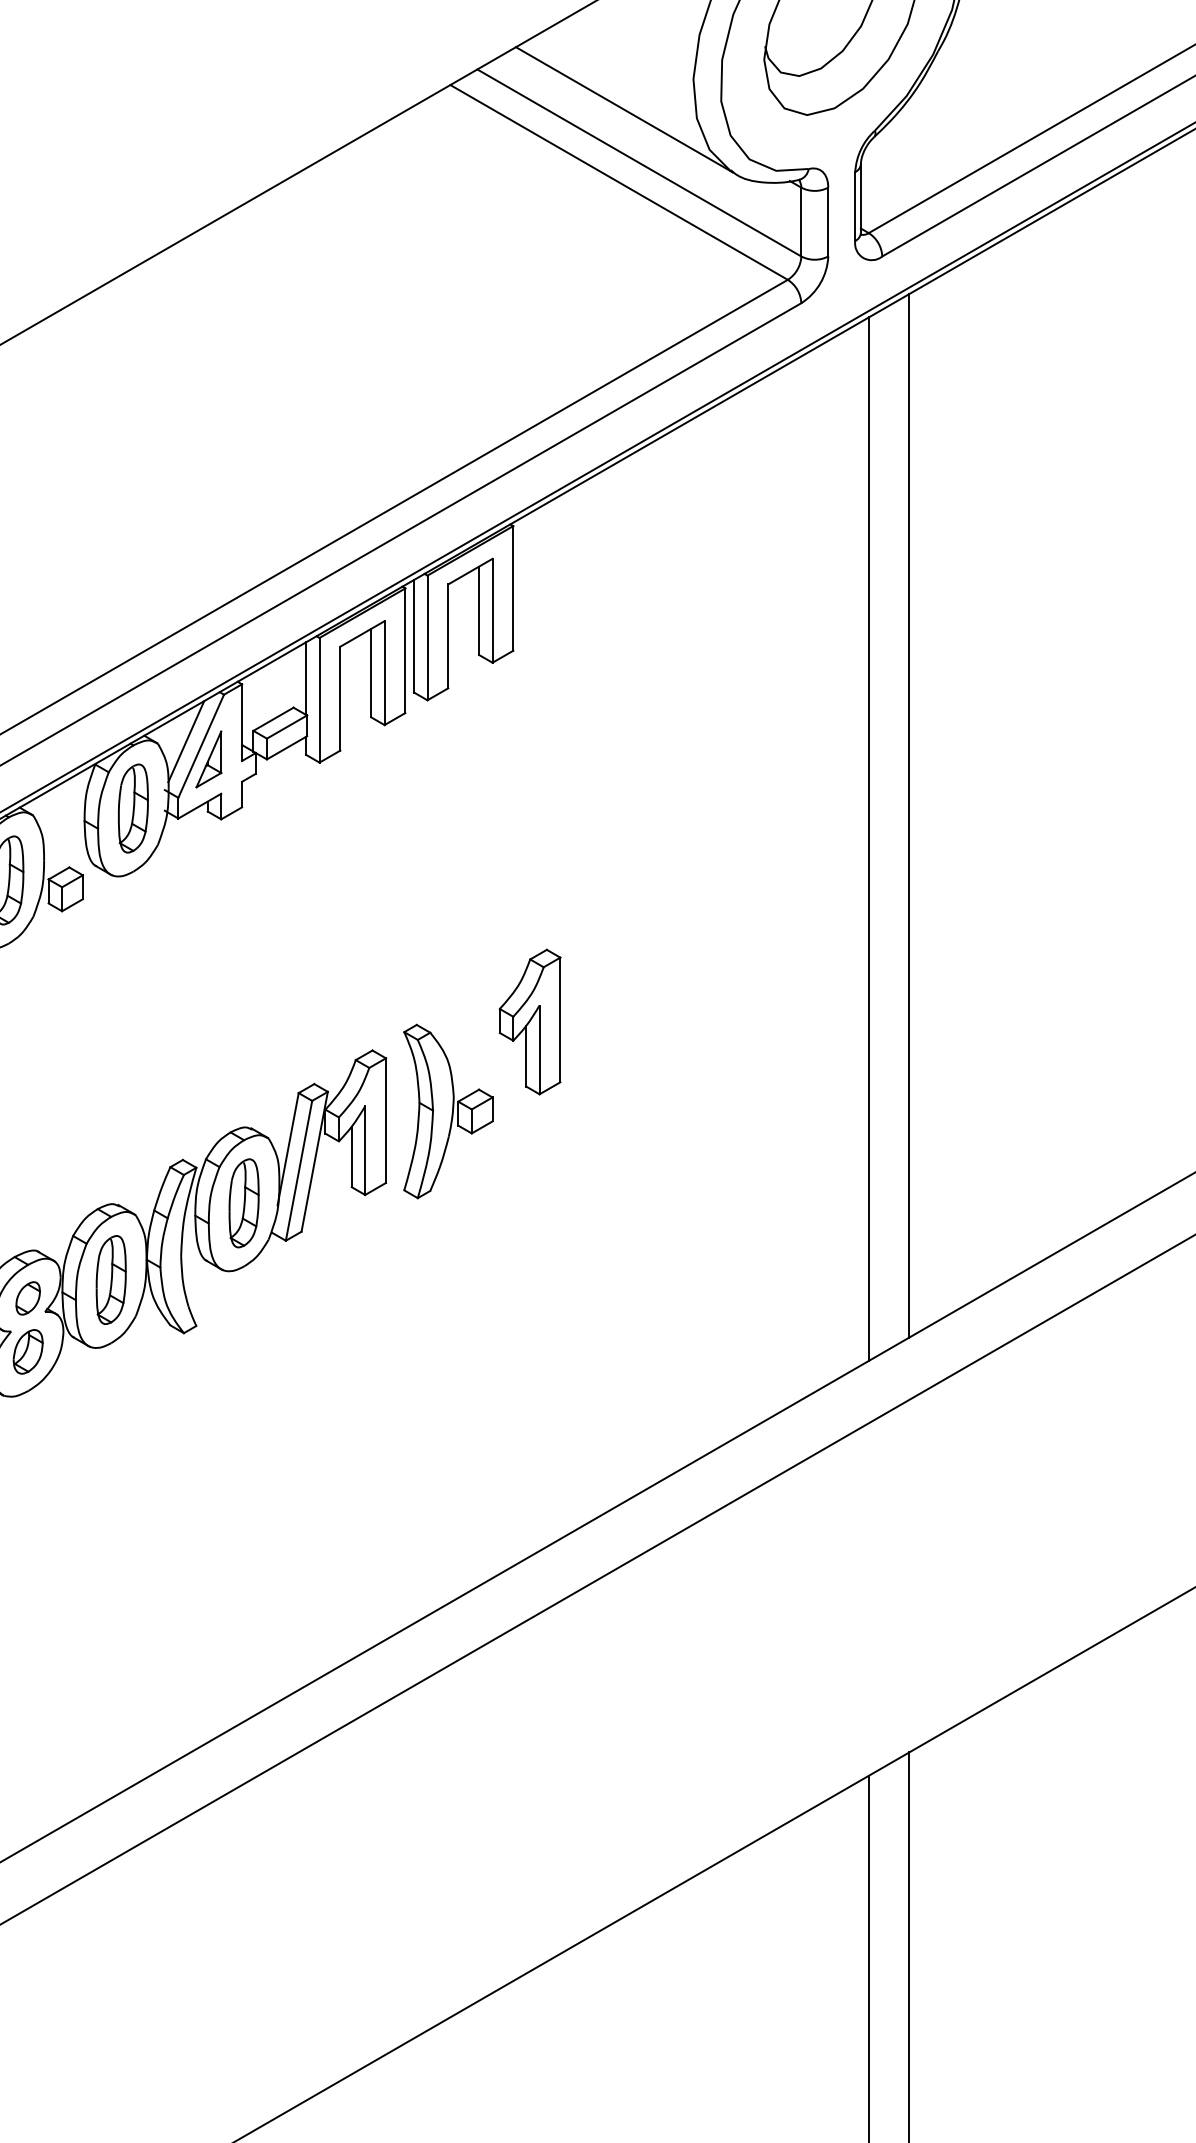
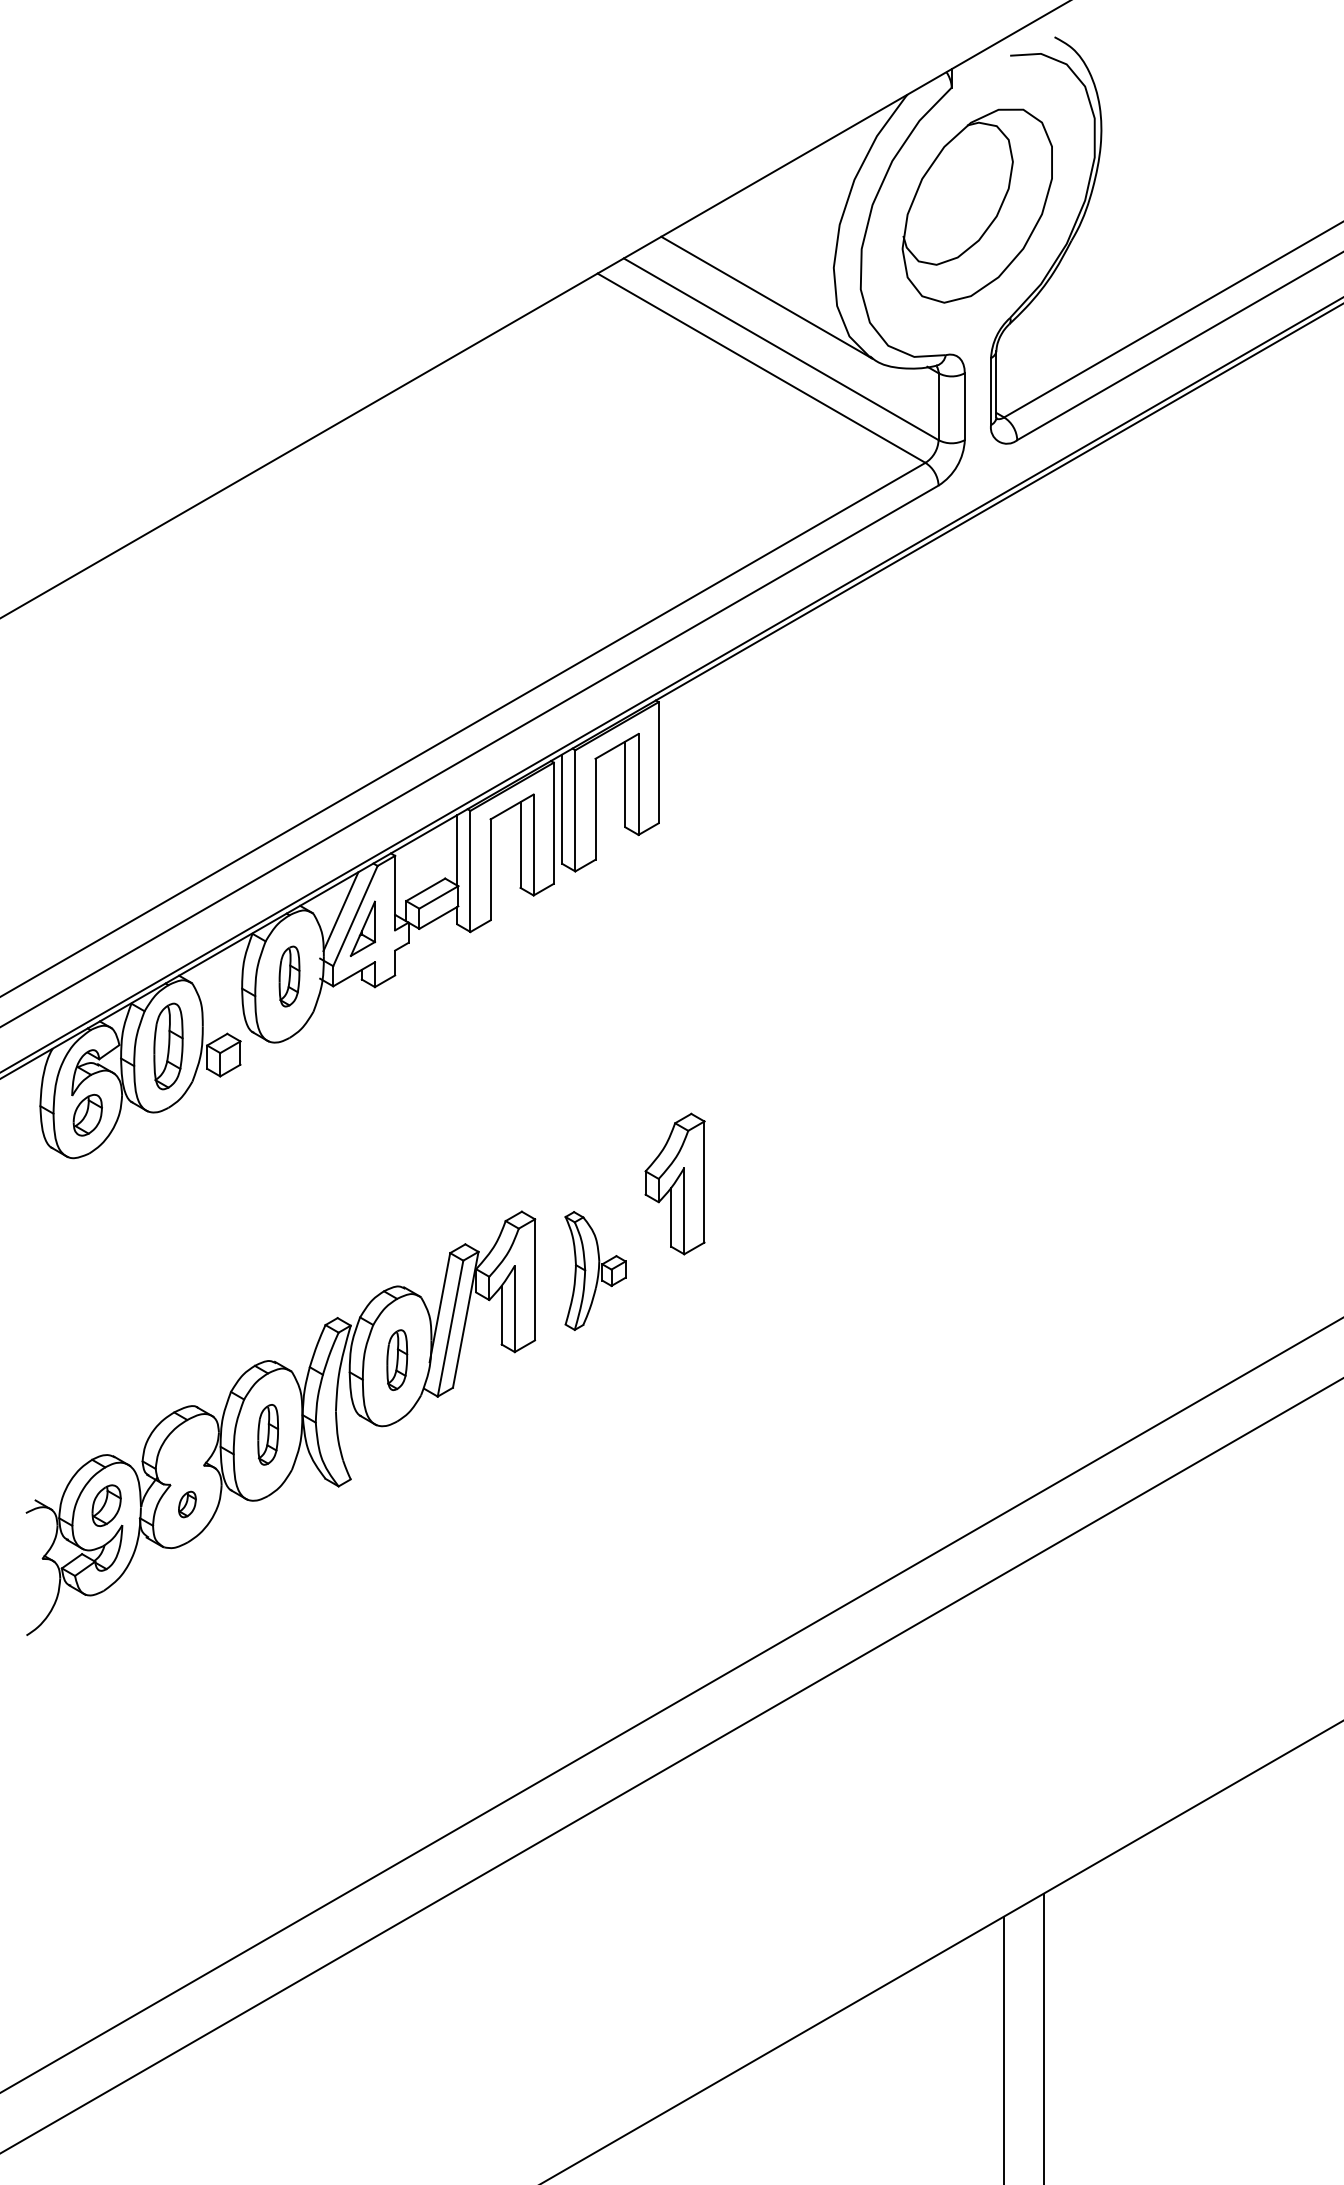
part: (133, 808) -> (289, 976), size x0.7
line: (909, 815) -> (1043, 983), removed
line: (869, 839) -> (1004, 1006), removed
part: (448, 1110) -> (595, 1270), size x0.7
part: (244, 1202) -> (397, 1359), size x0.7
part: (111, 1279) -> (268, 1434), size x0.7
part: (28, 1298) -> (187, 1452), removed
part: (28, 1351) -> (187, 1504), size x0.6

